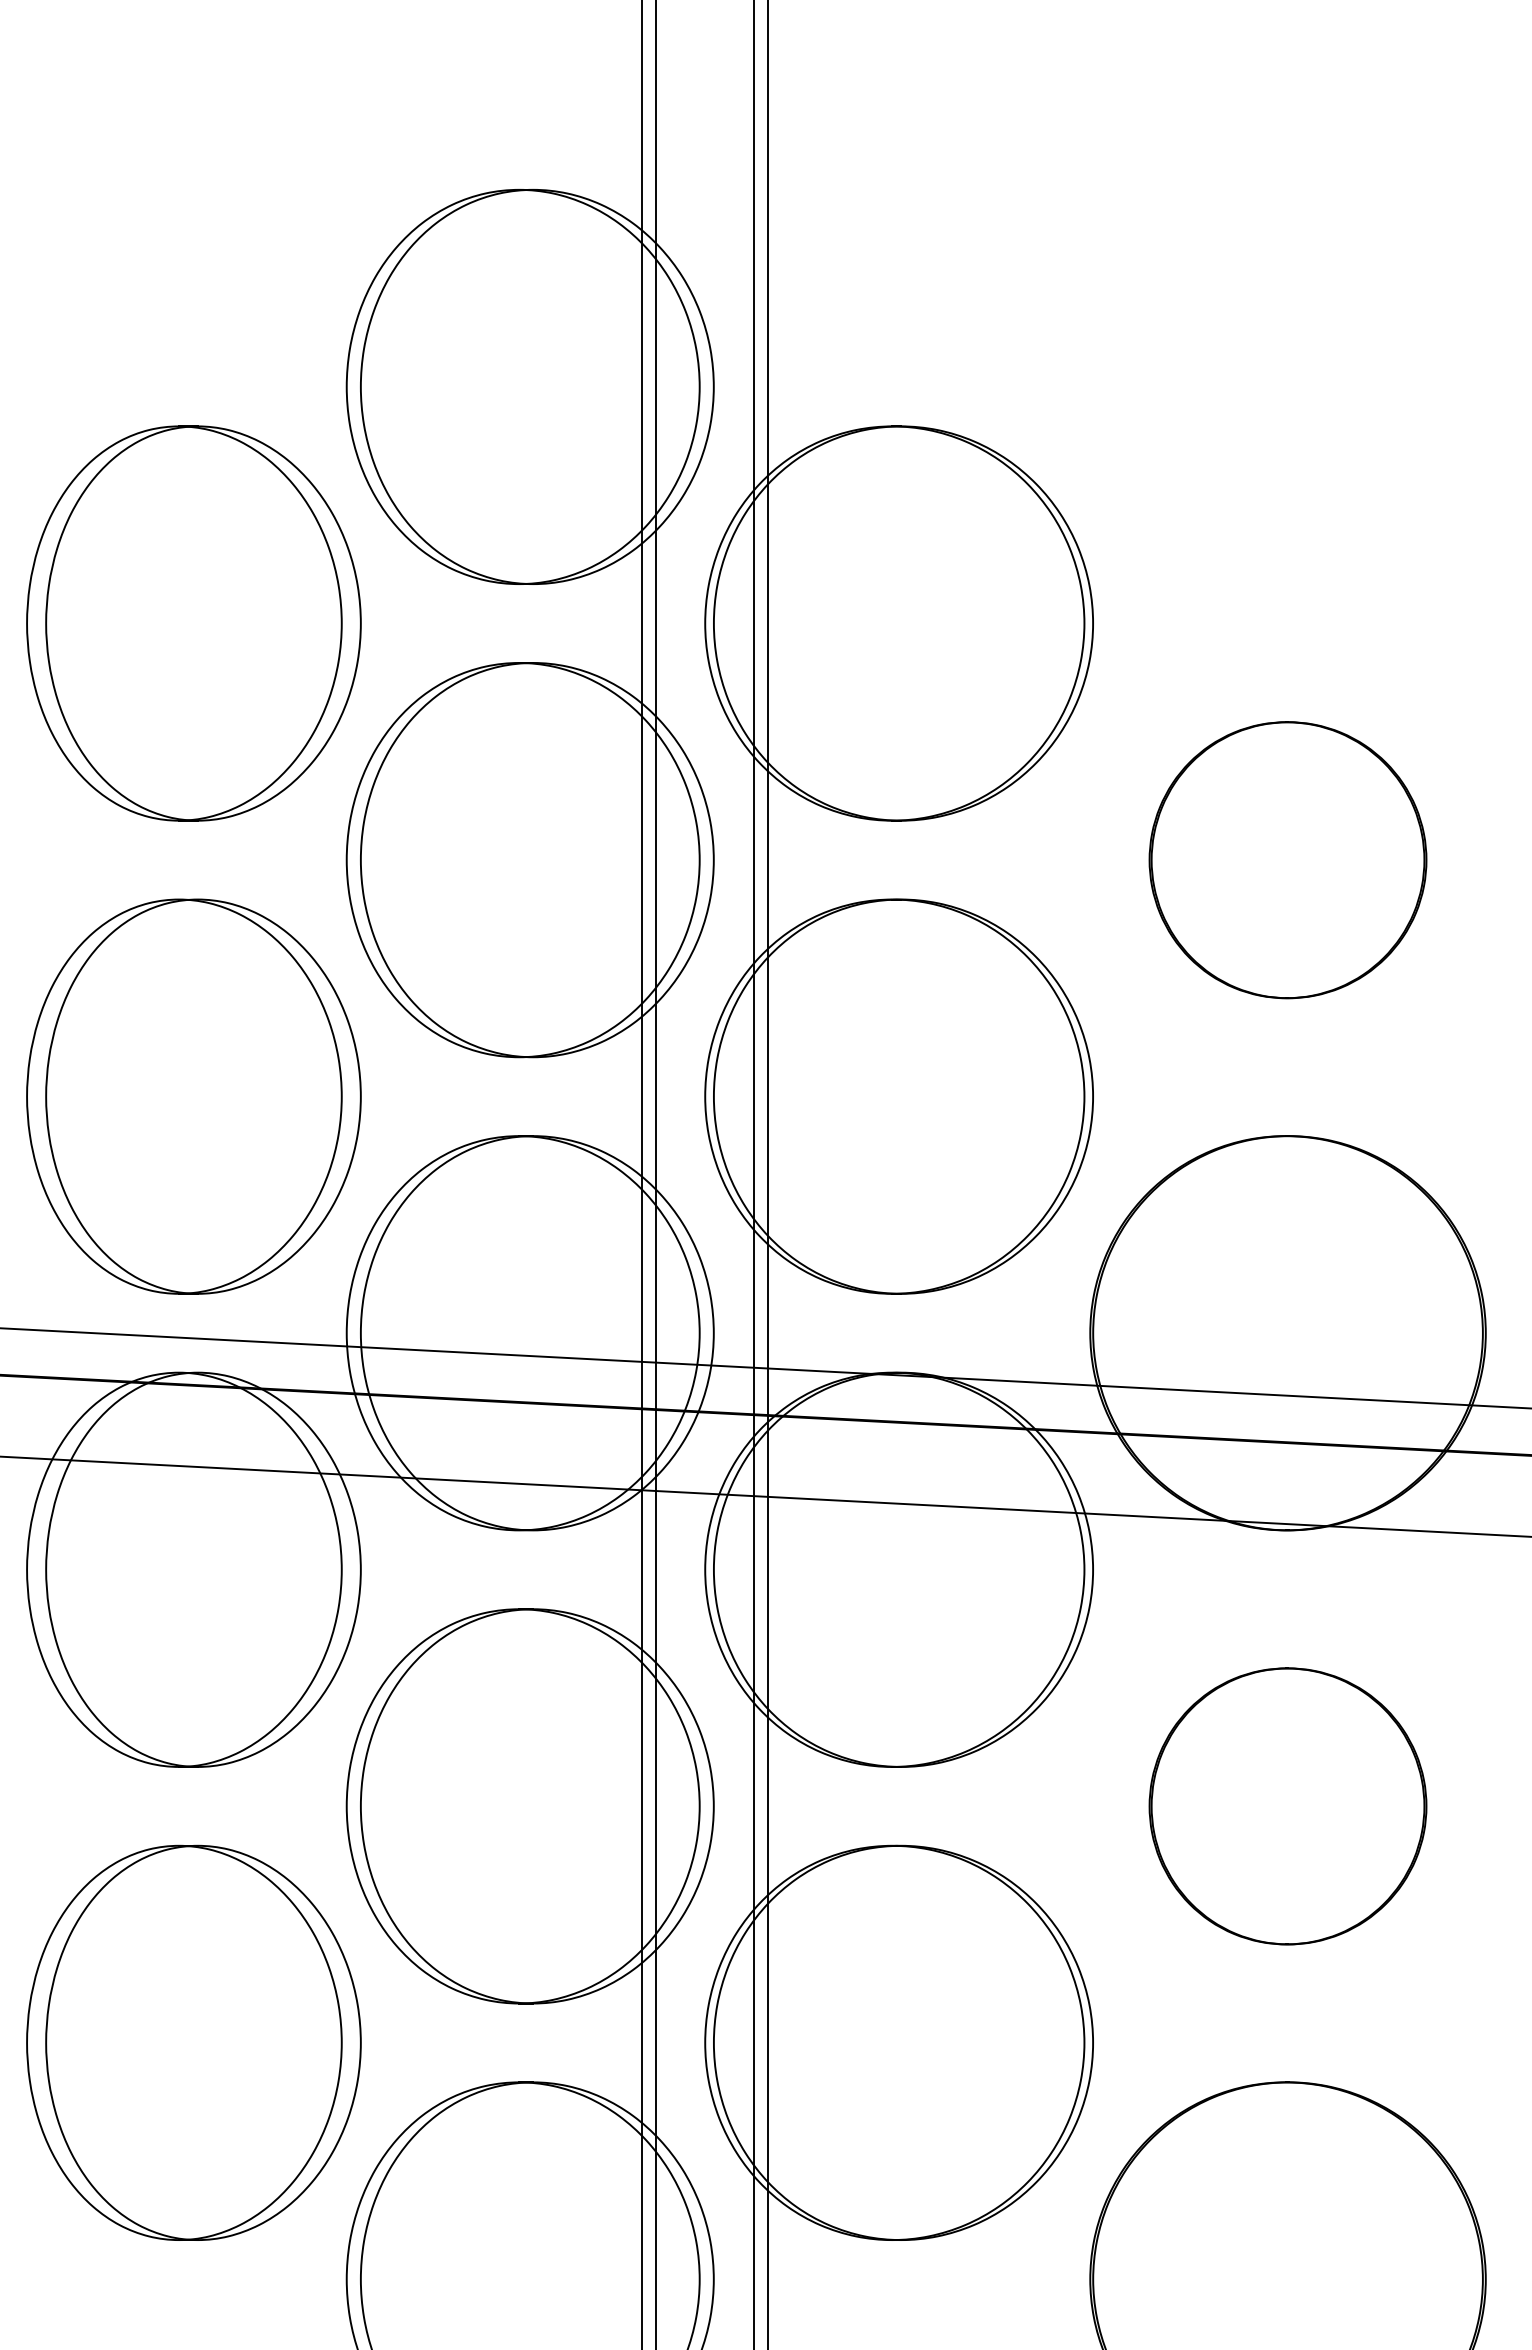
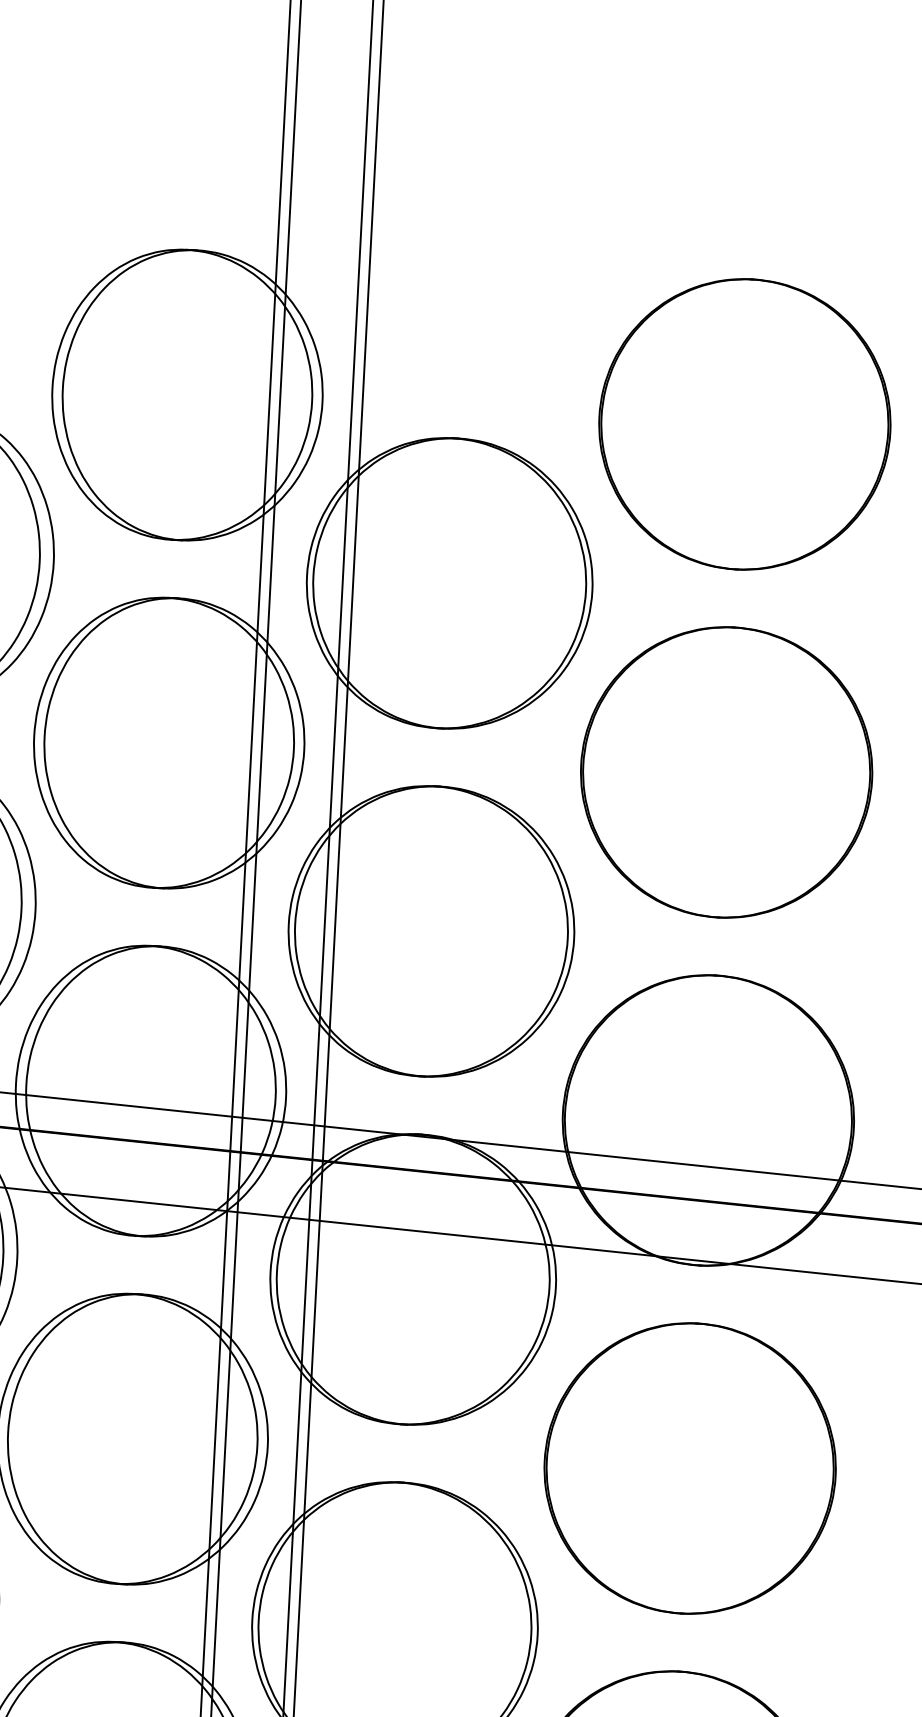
part: (1287, 386) -> (744, 424), added
part: (1287, 860) -> (726, 772), size x1.43
part: (1287, 1806) -> (689, 1468), size x1.43

